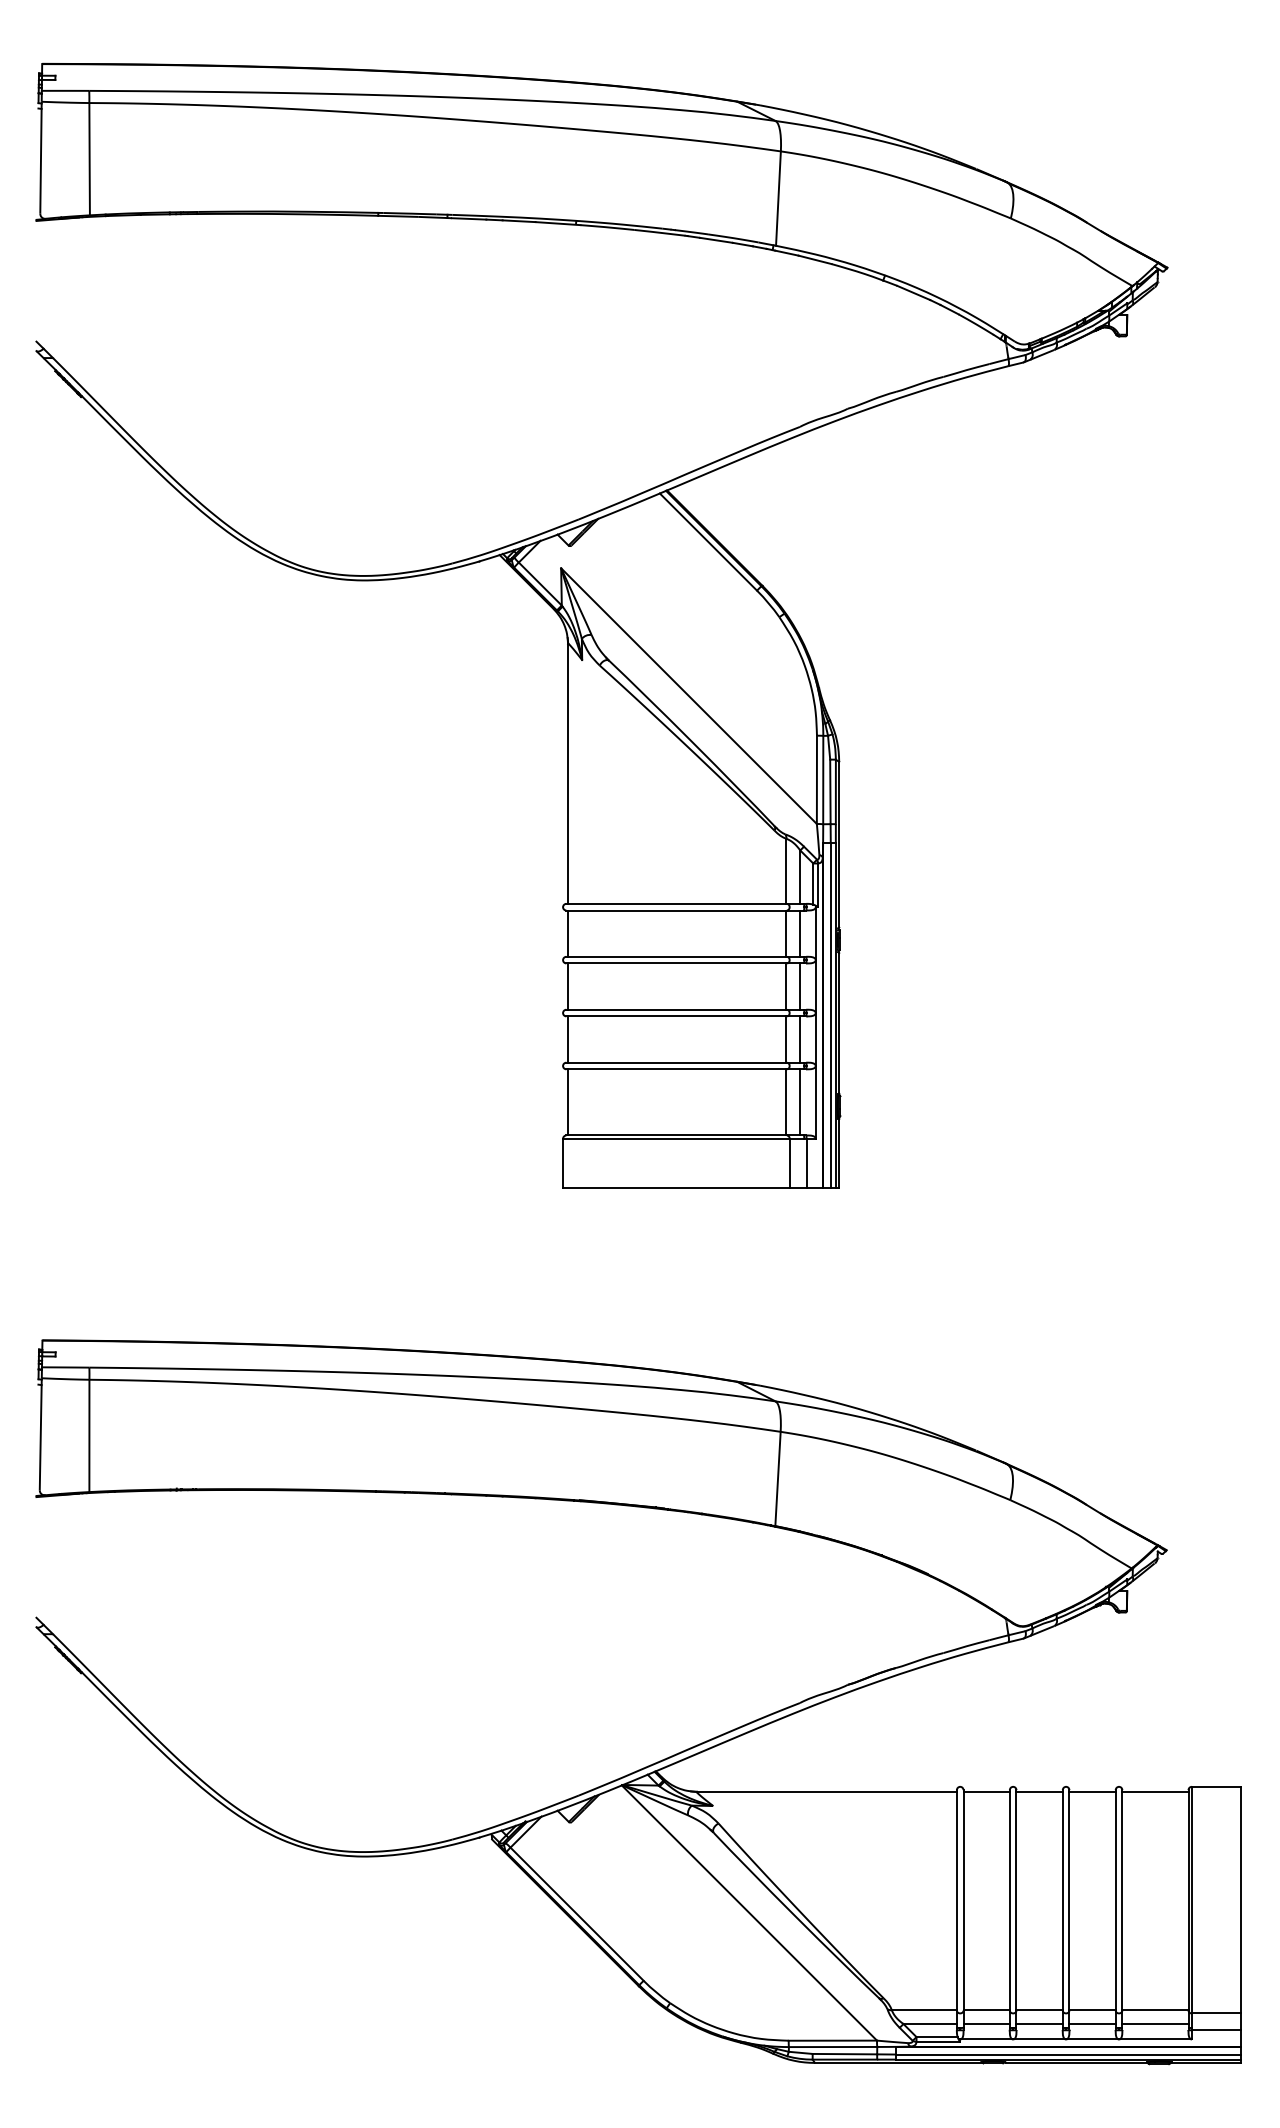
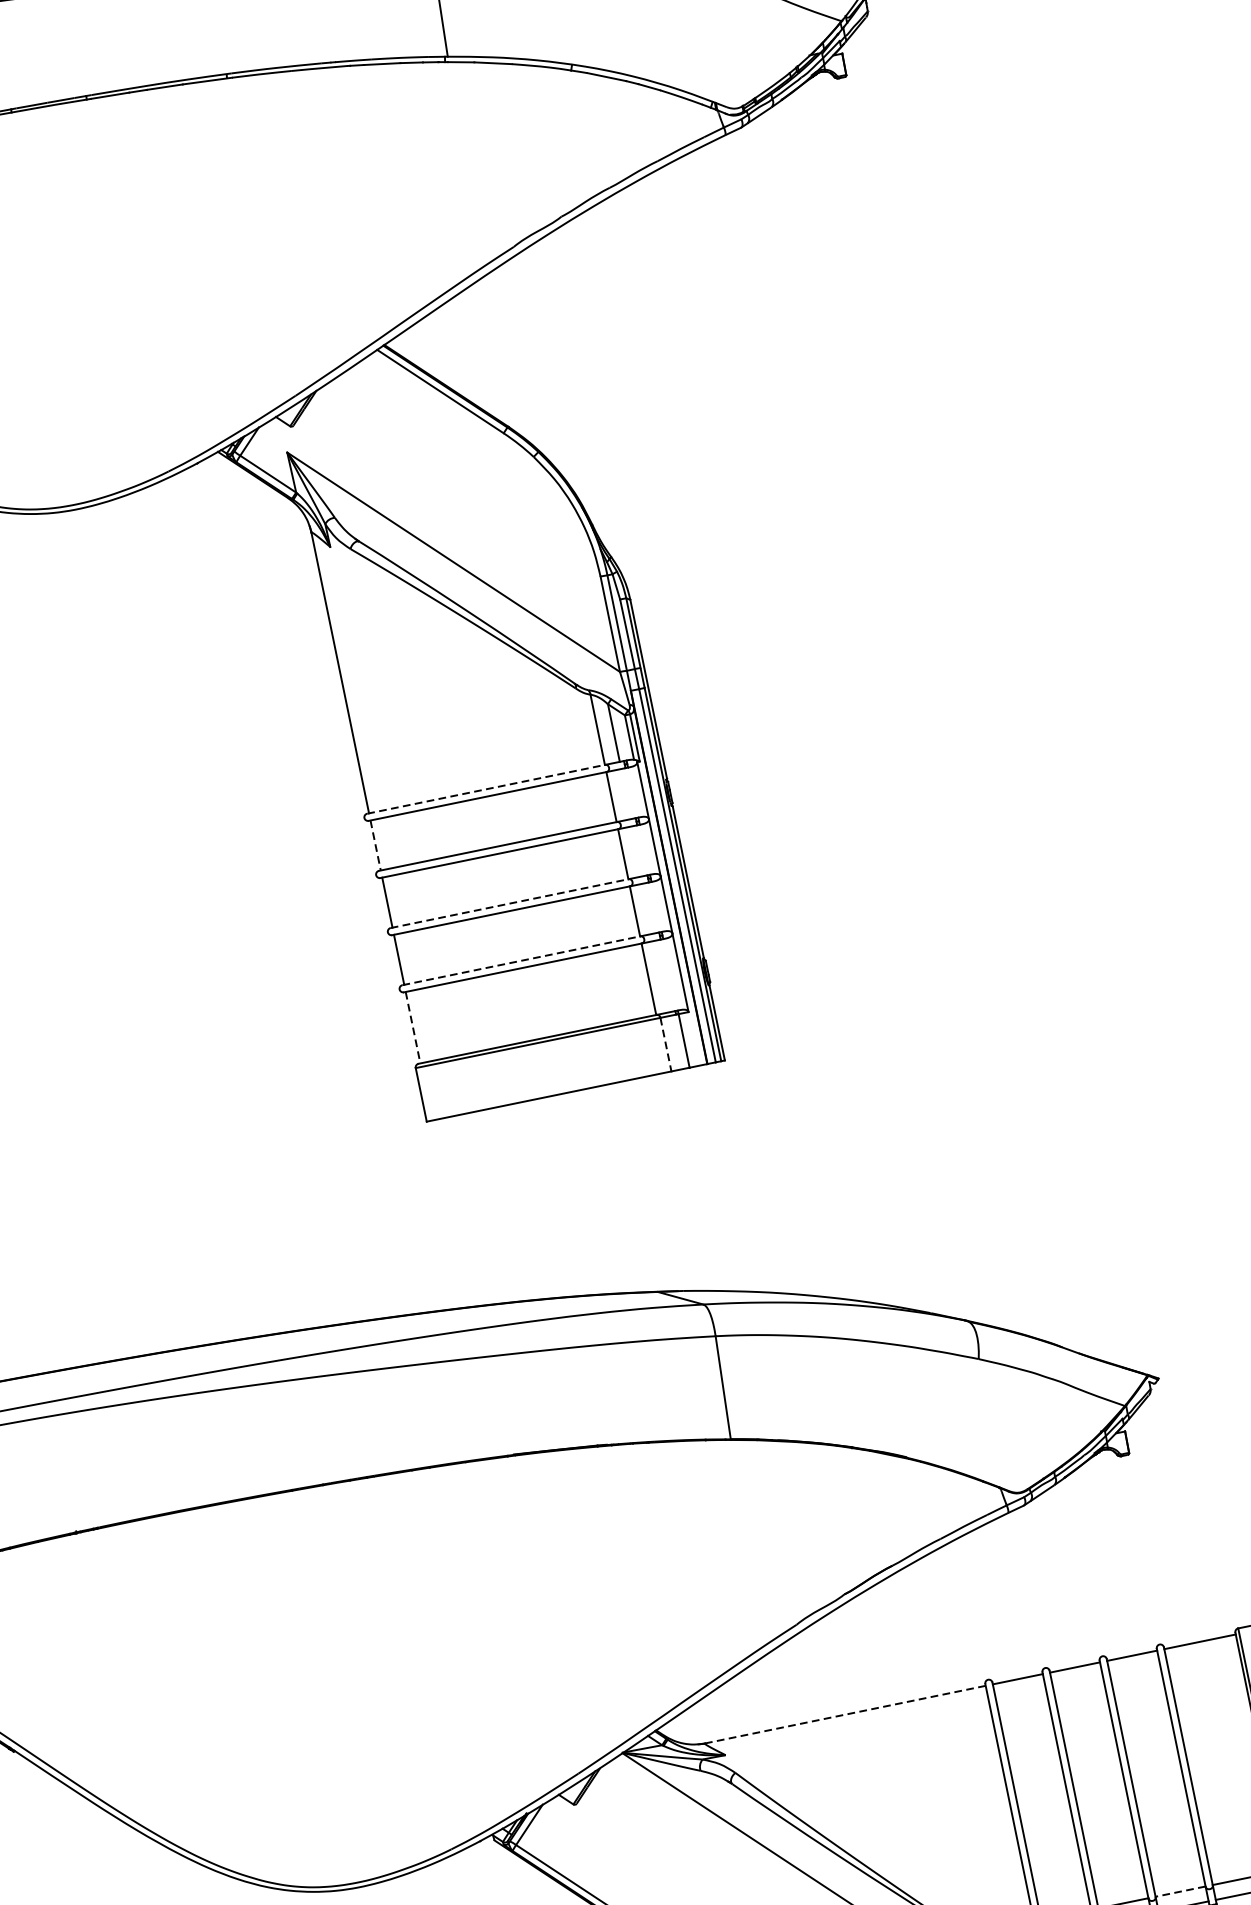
line: (677, 903) -> (487, 788), solid -> dashed
line: (800, 933) -> (626, 793), removed
line: (568, 934) -> (376, 846), solid -> dashed
line: (800, 986) -> (638, 851), removed
line: (677, 1009) -> (510, 903), solid -> dashed
line: (800, 1039) -> (650, 908), removed
line: (677, 1062) -> (522, 960), solid -> dashed
line: (568, 1102) -> (413, 1027), solid -> dashed
line: (800, 1102) -> (664, 976), removed
line: (789, 1163) -> (665, 1044), solid -> dashed
line: (826, 1791) -> (844, 1714), solid -> dashed
line: (1092, 2010) -> (1180, 1891), solid -> dashed

